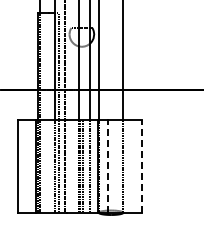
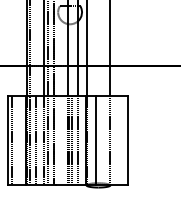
line: (21, 166) -> (11, 140), added
line: (46, 166) -> (35, 140), added
line: (108, 166) -> (95, 140), dashed -> solid
line: (141, 166) -> (127, 140), dashed -> solid

